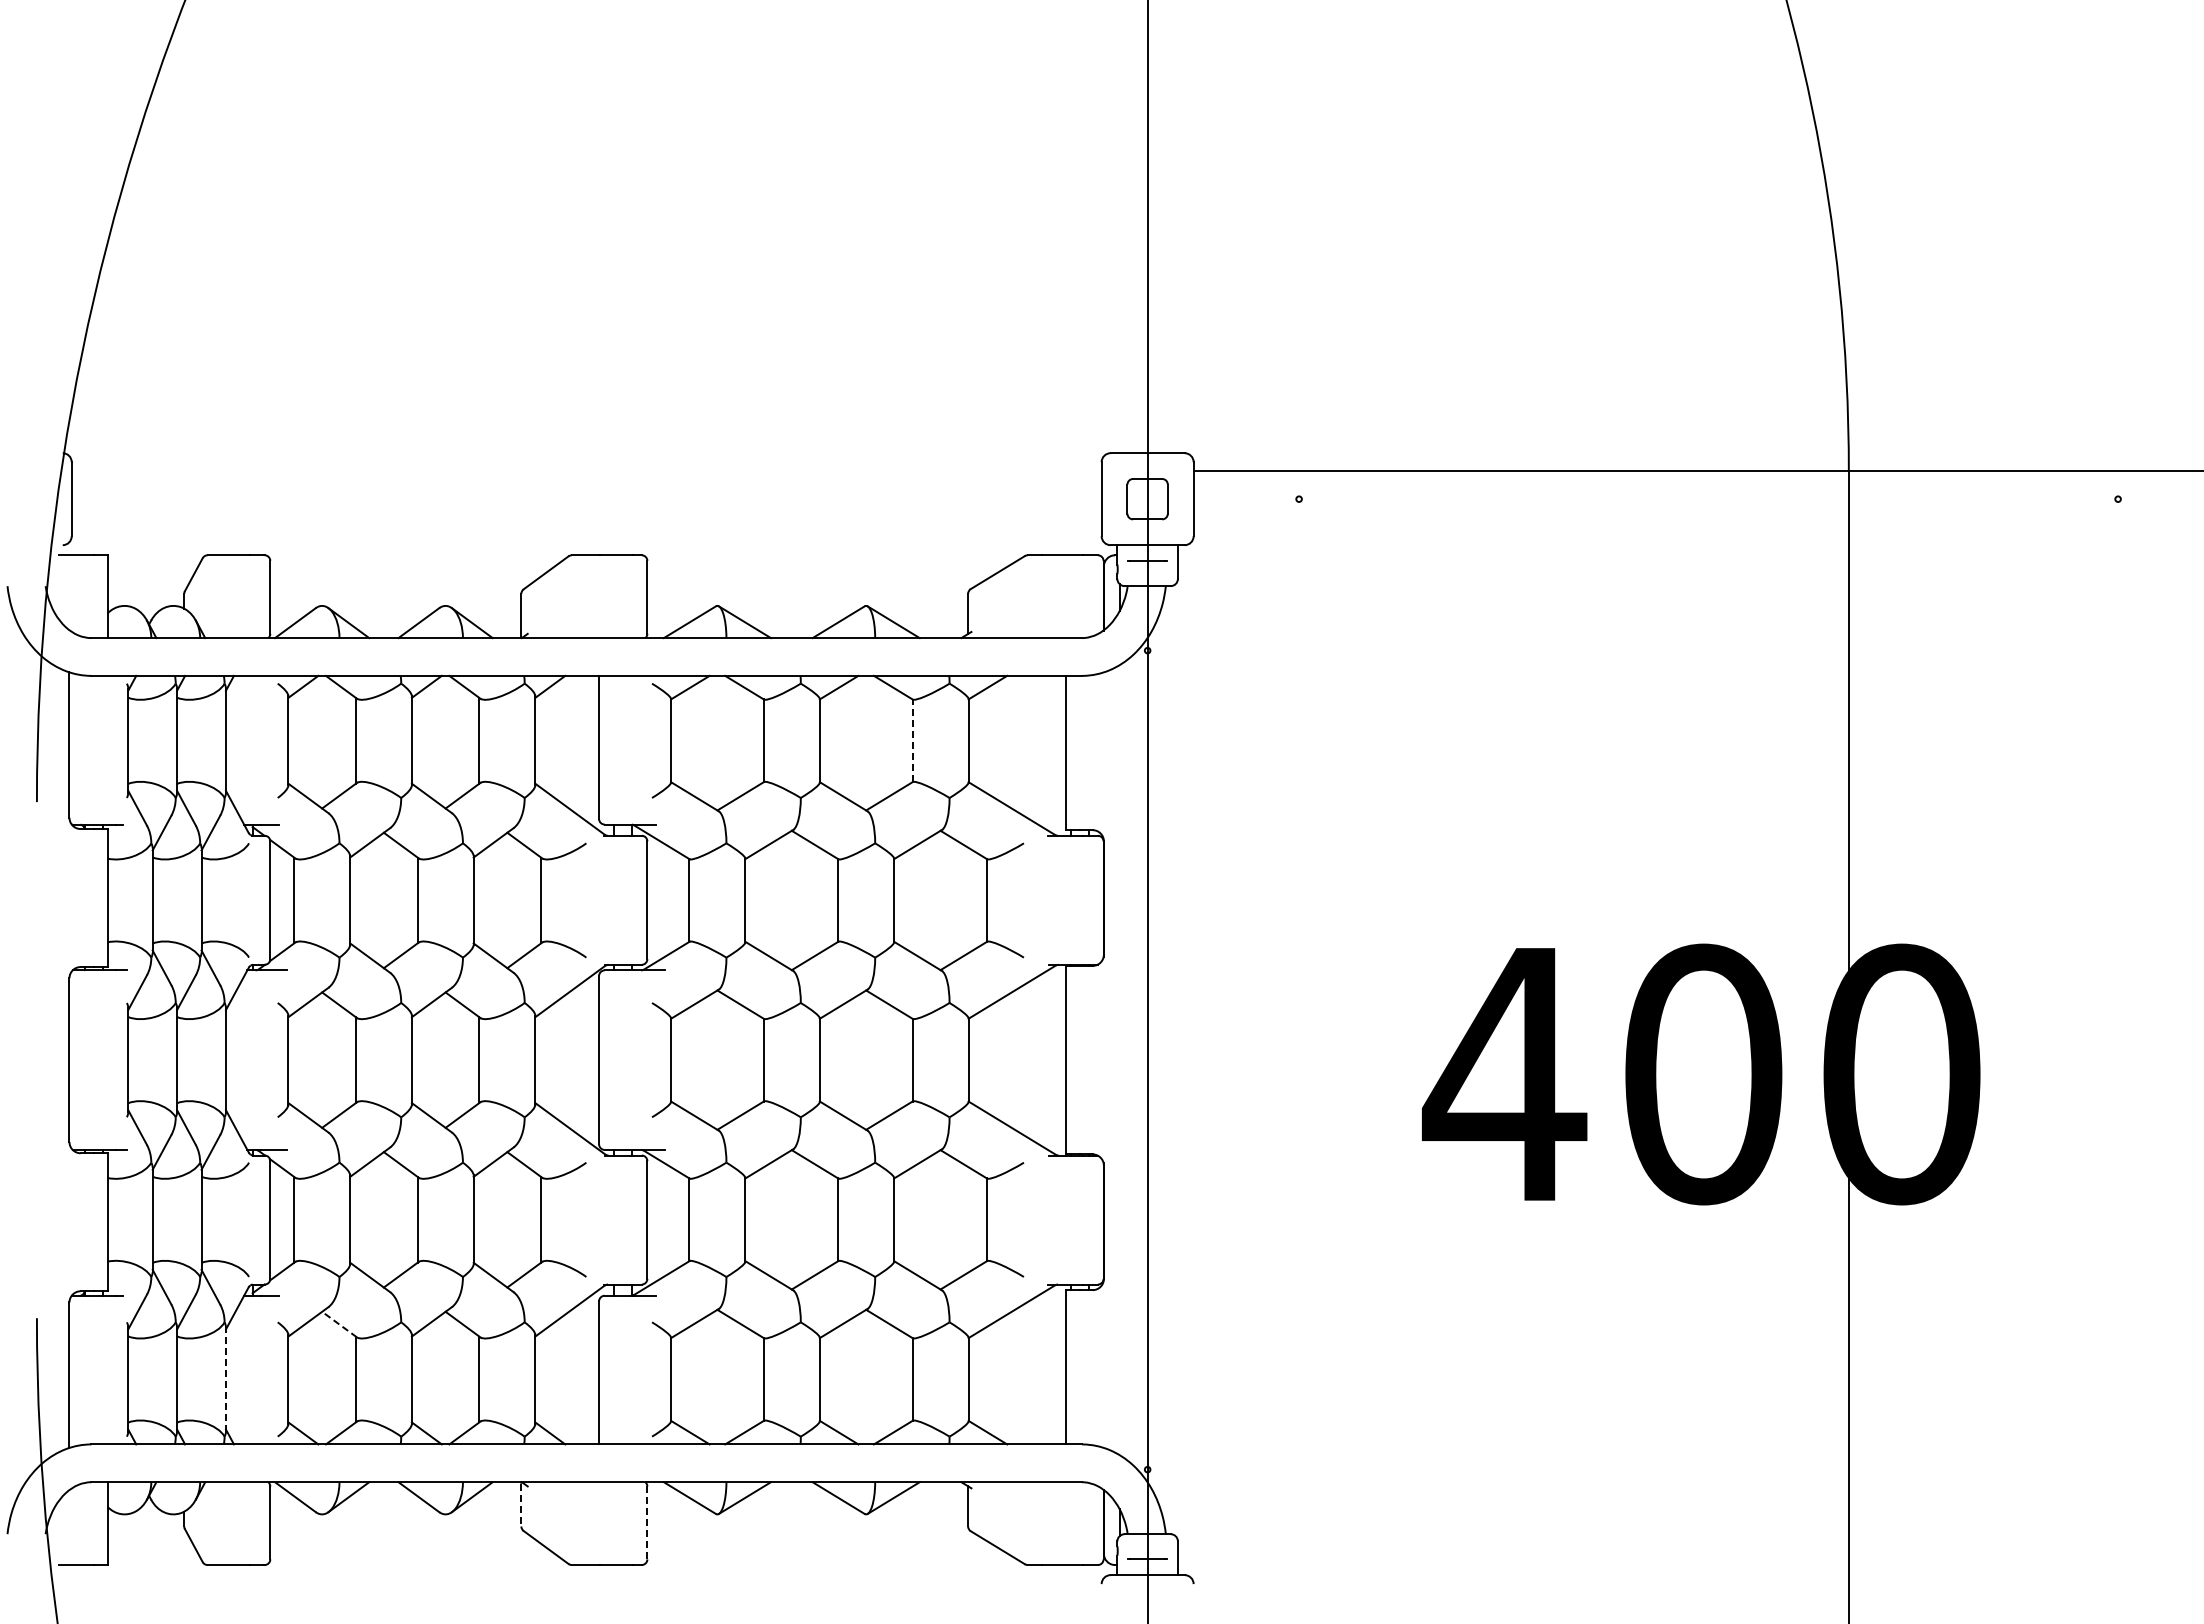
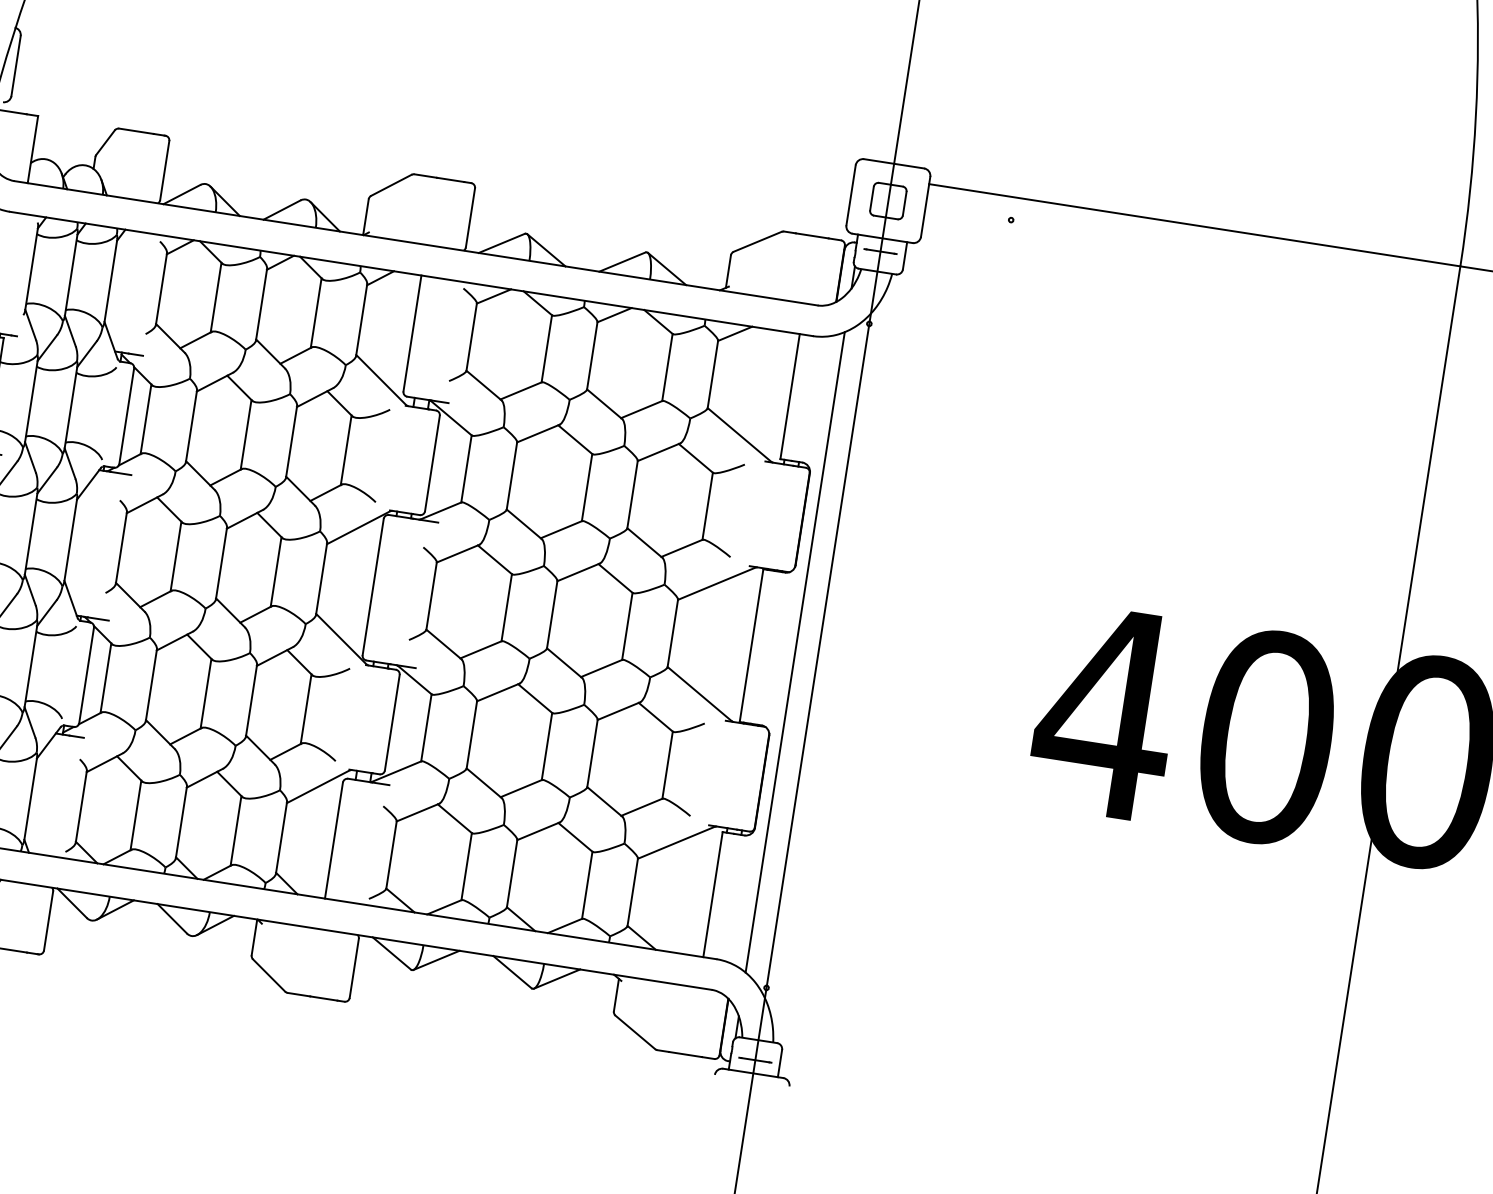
line: (912, 740) -> (667, 367), dashed -> solid
line: (1119, 1060) -> (795, 652), added
line: (339, 1324) -> (129, 768), dashed -> solid
line: (225, 1379) -> (30, 799), dashed -> solid
line: (521, 1505) -> (254, 938), dashed -> solid
line: (647, 1522) -> (354, 967), dashed -> solid

